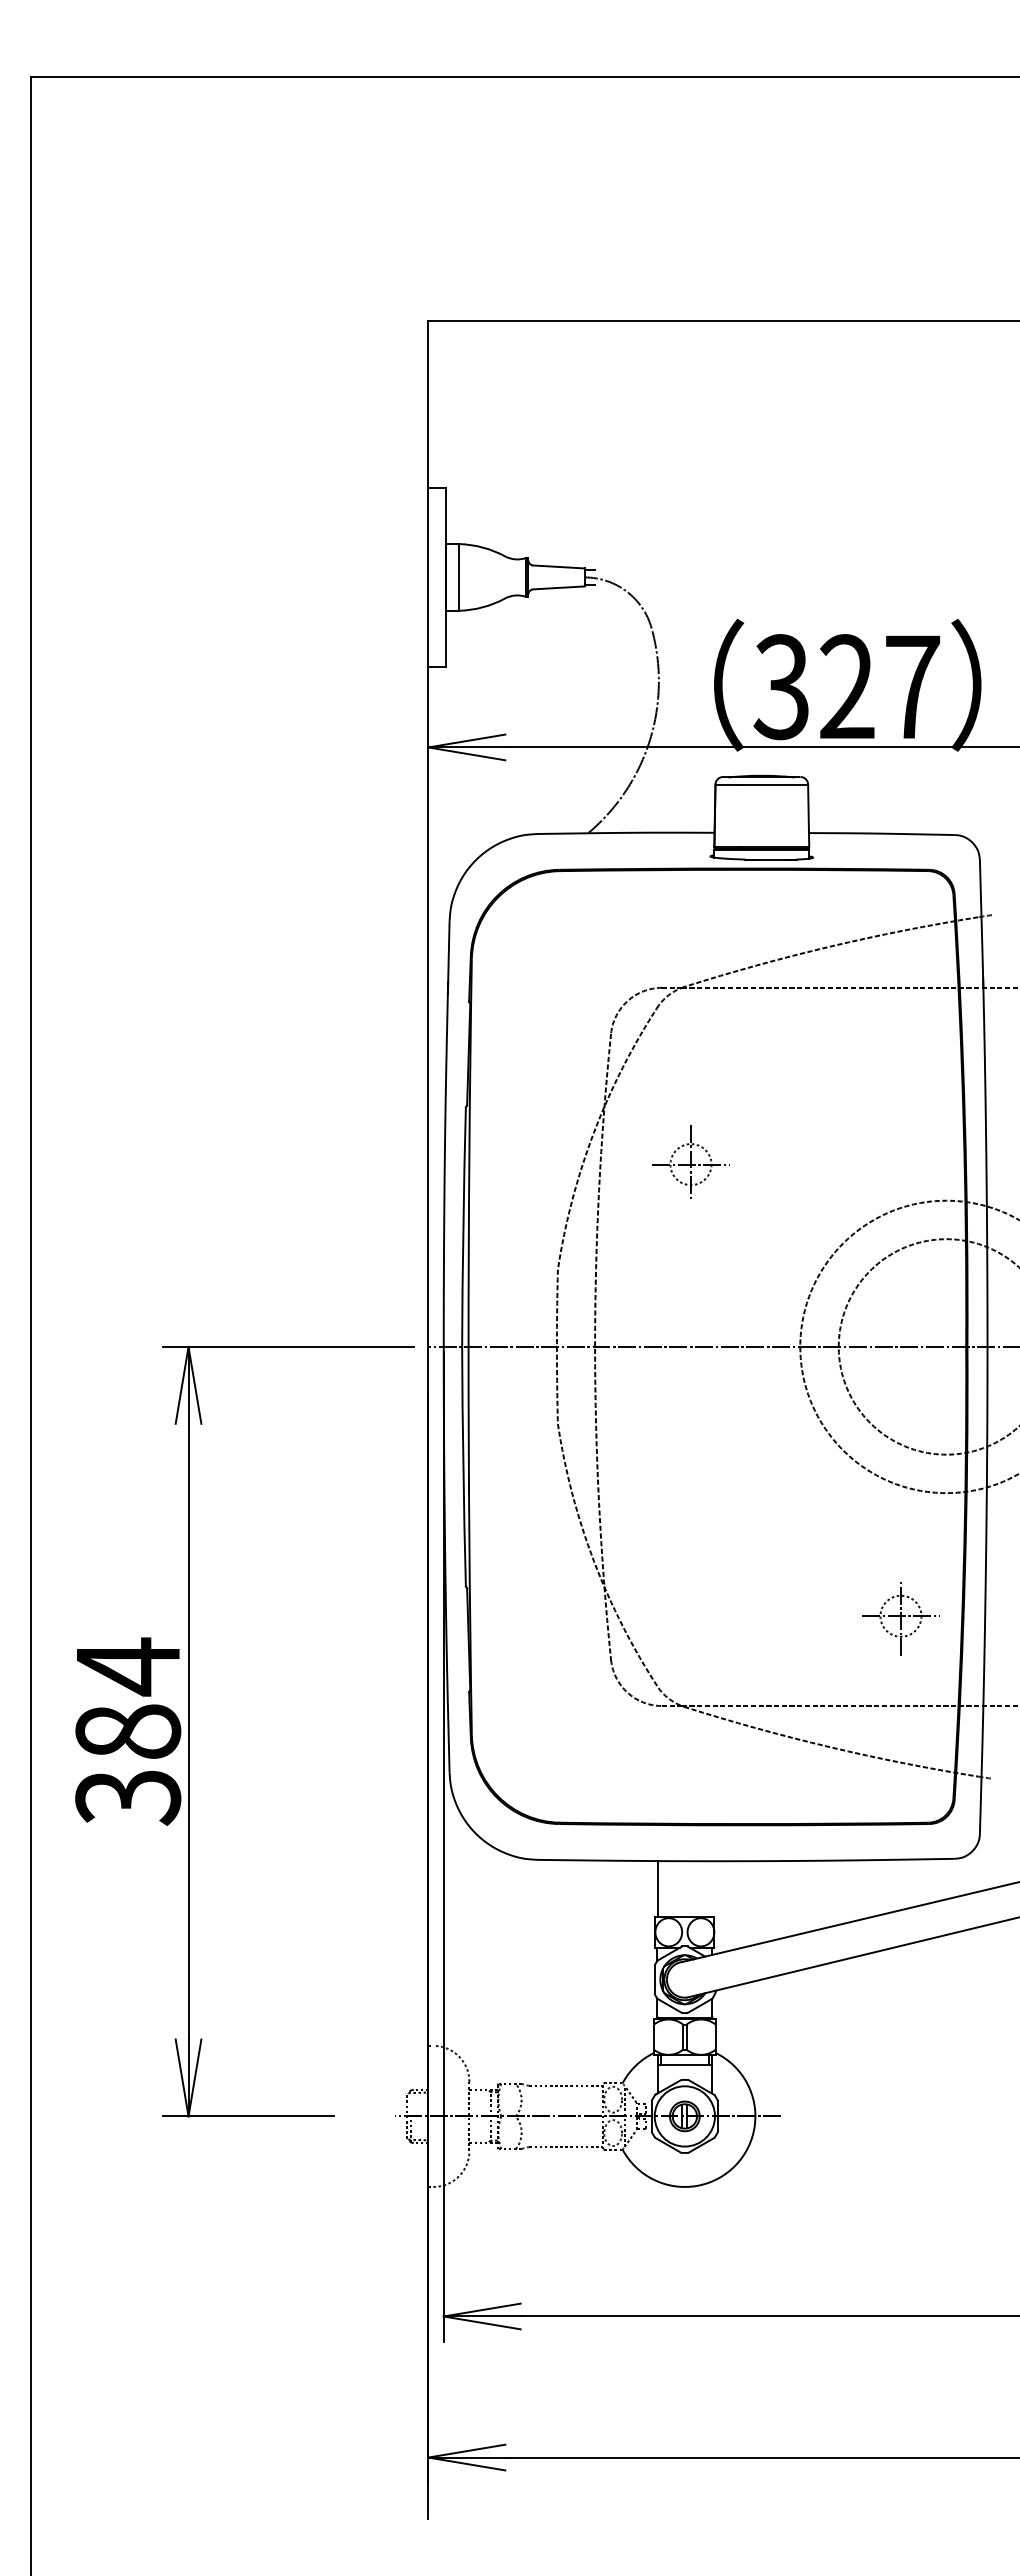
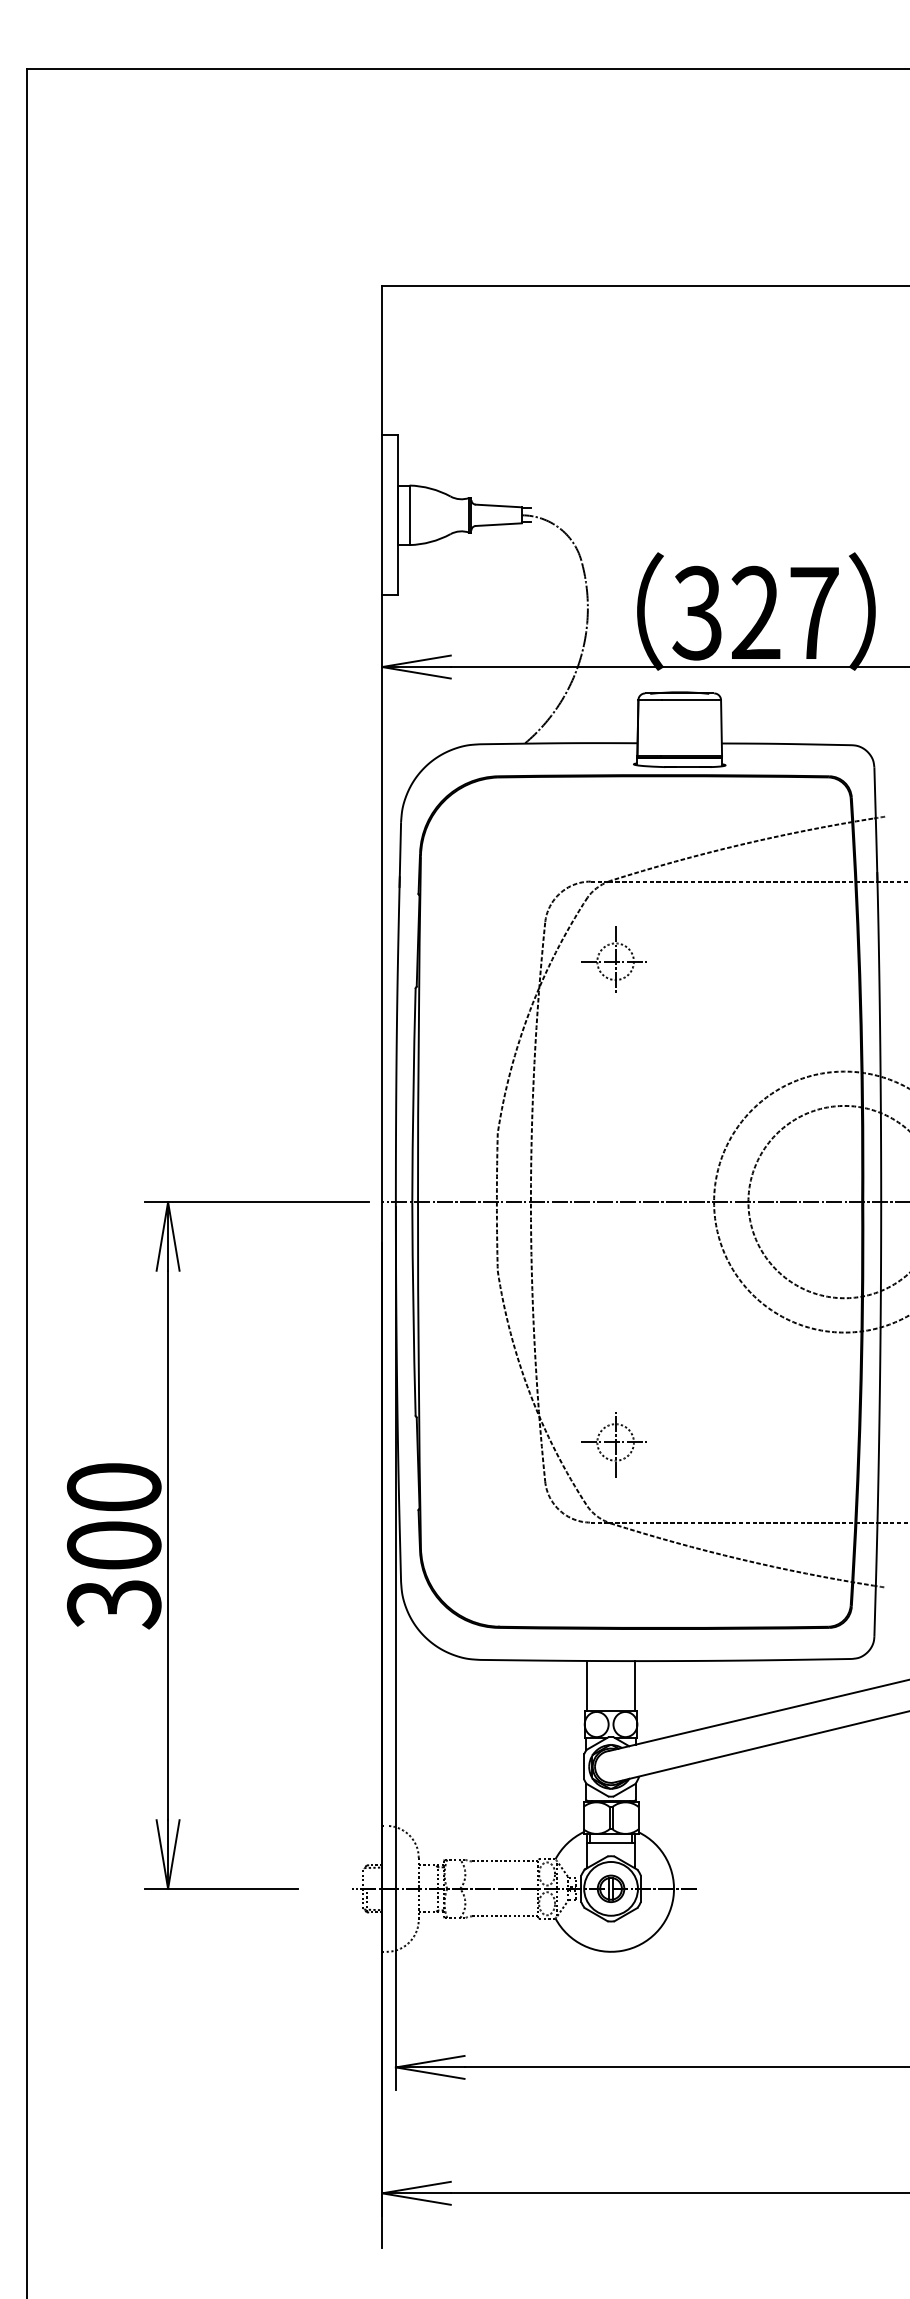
part: (690, 1161) -> (615, 958), moved
part: (900, 1618) -> (615, 1444), moved
text: (128, 1697) -> (114, 1514), 384 -> 300
line: (711, 1888) -> (634, 1685), added

